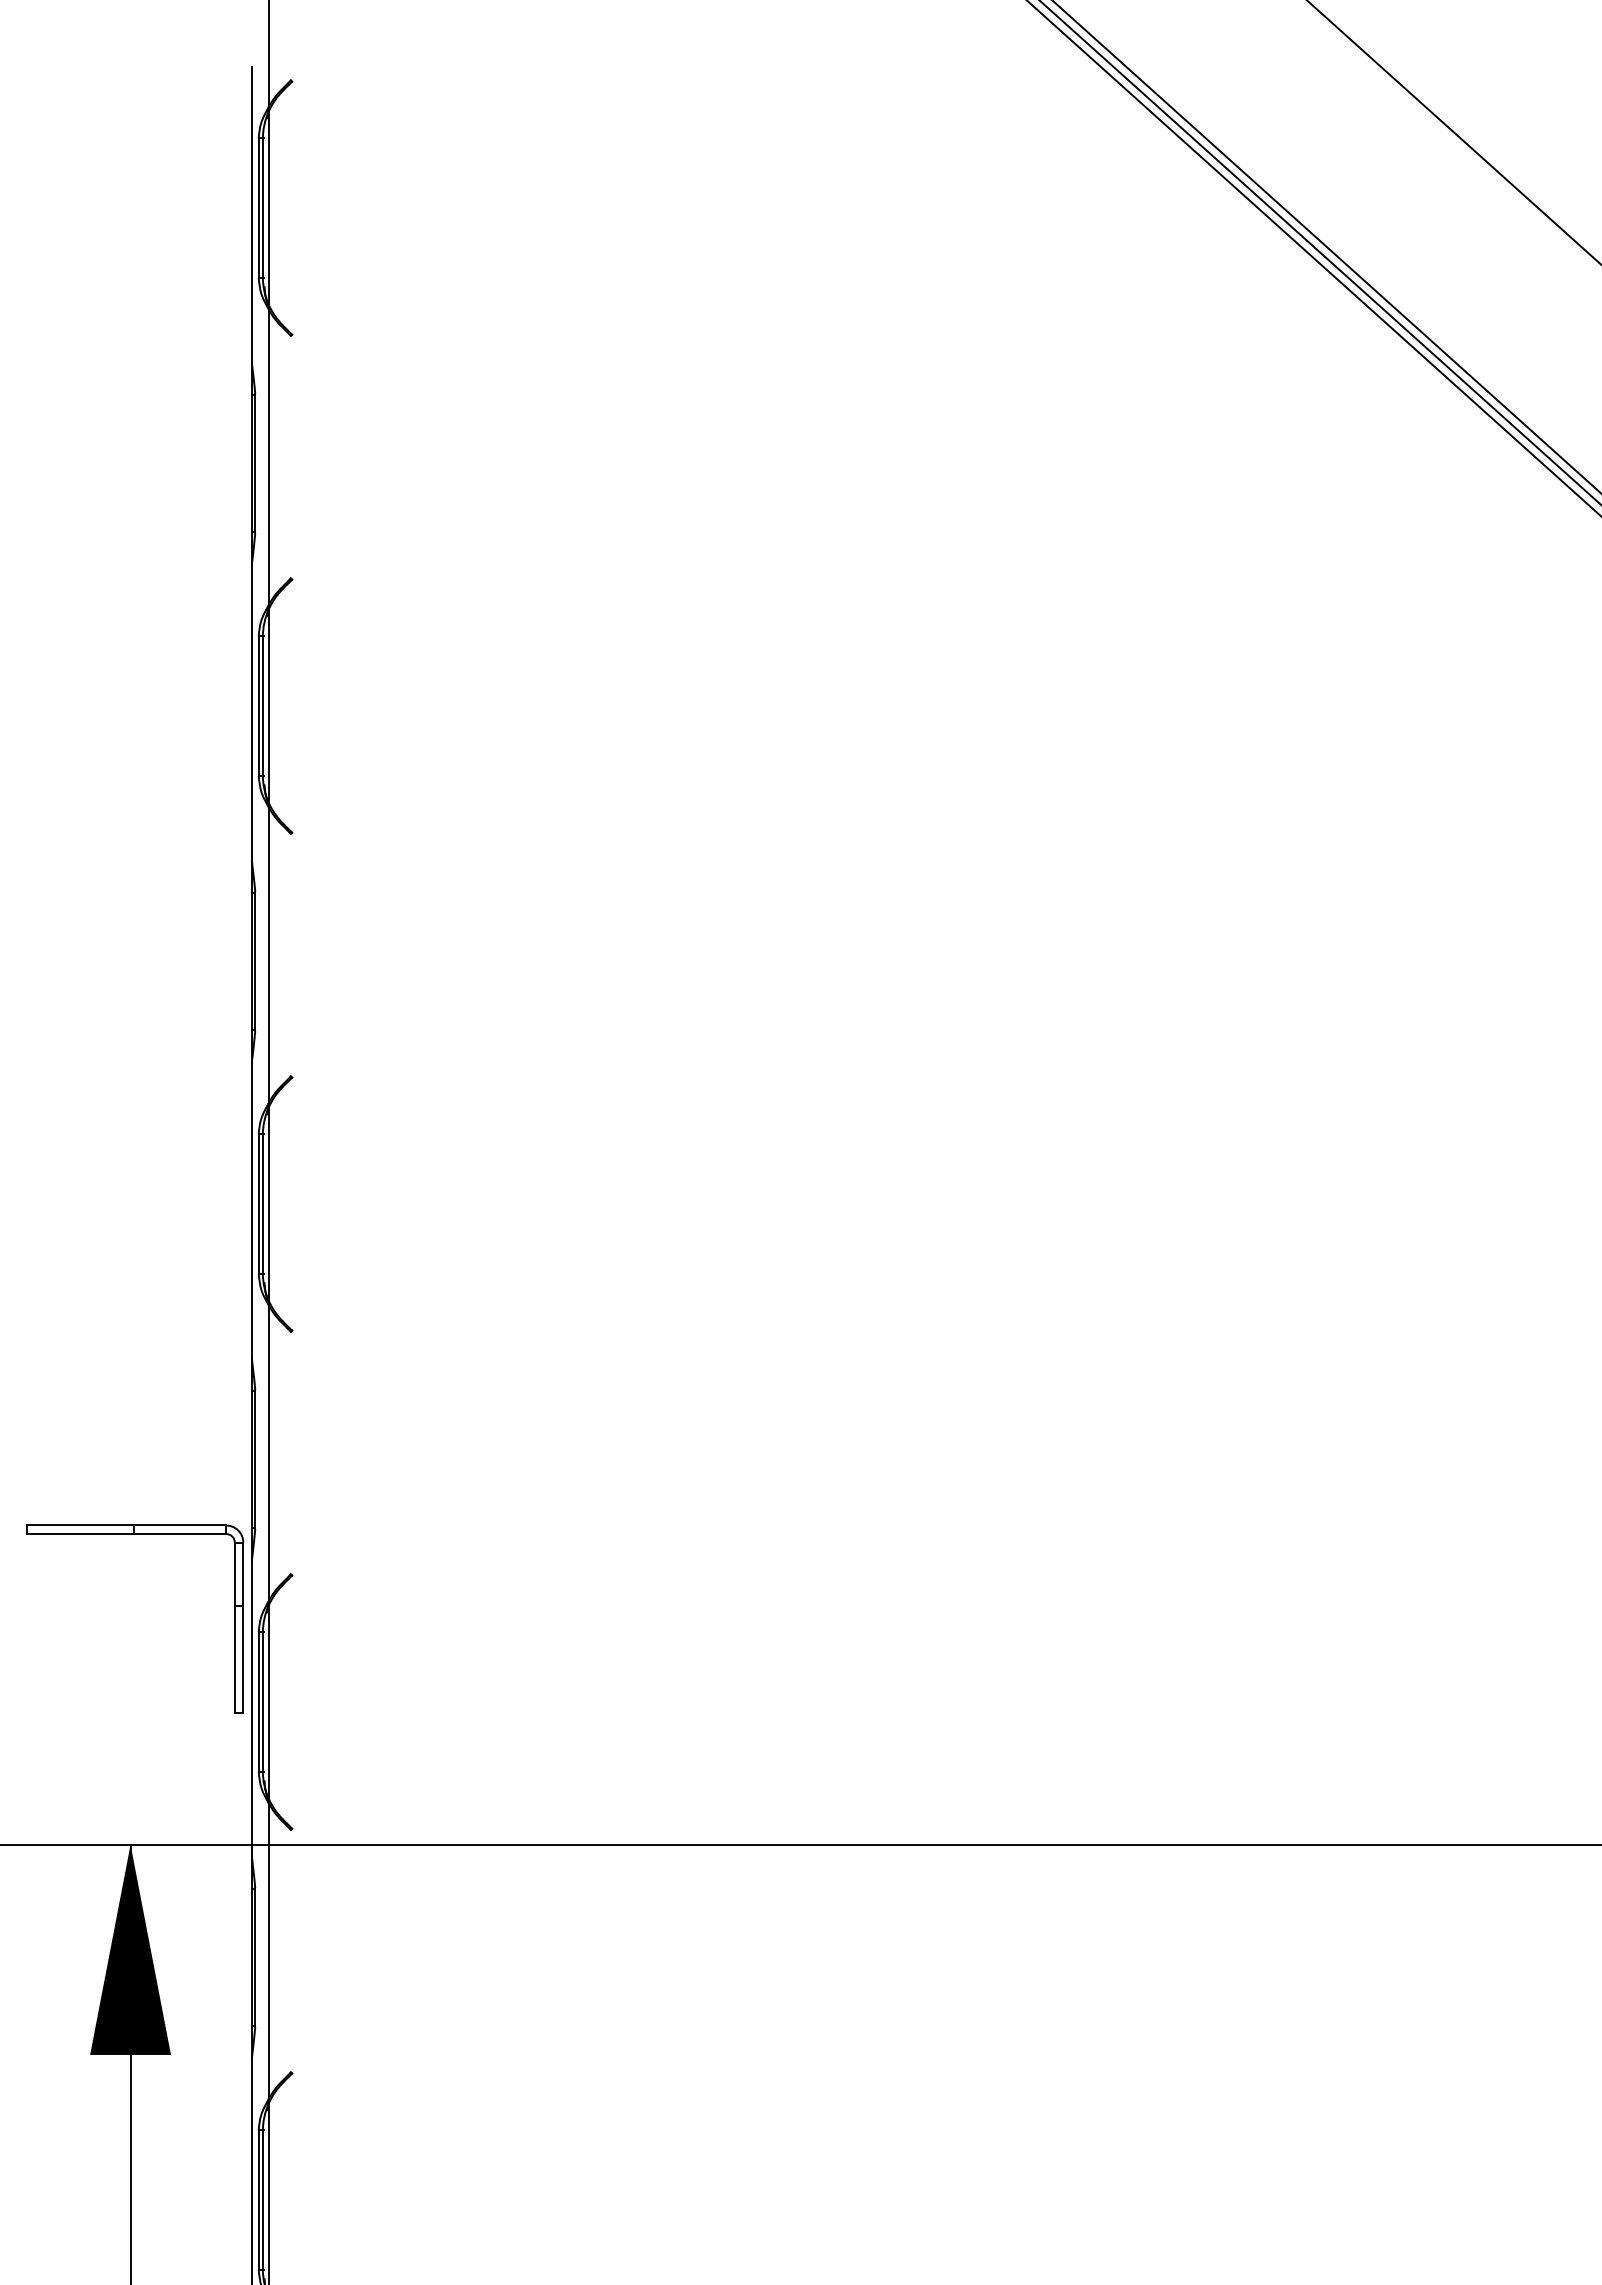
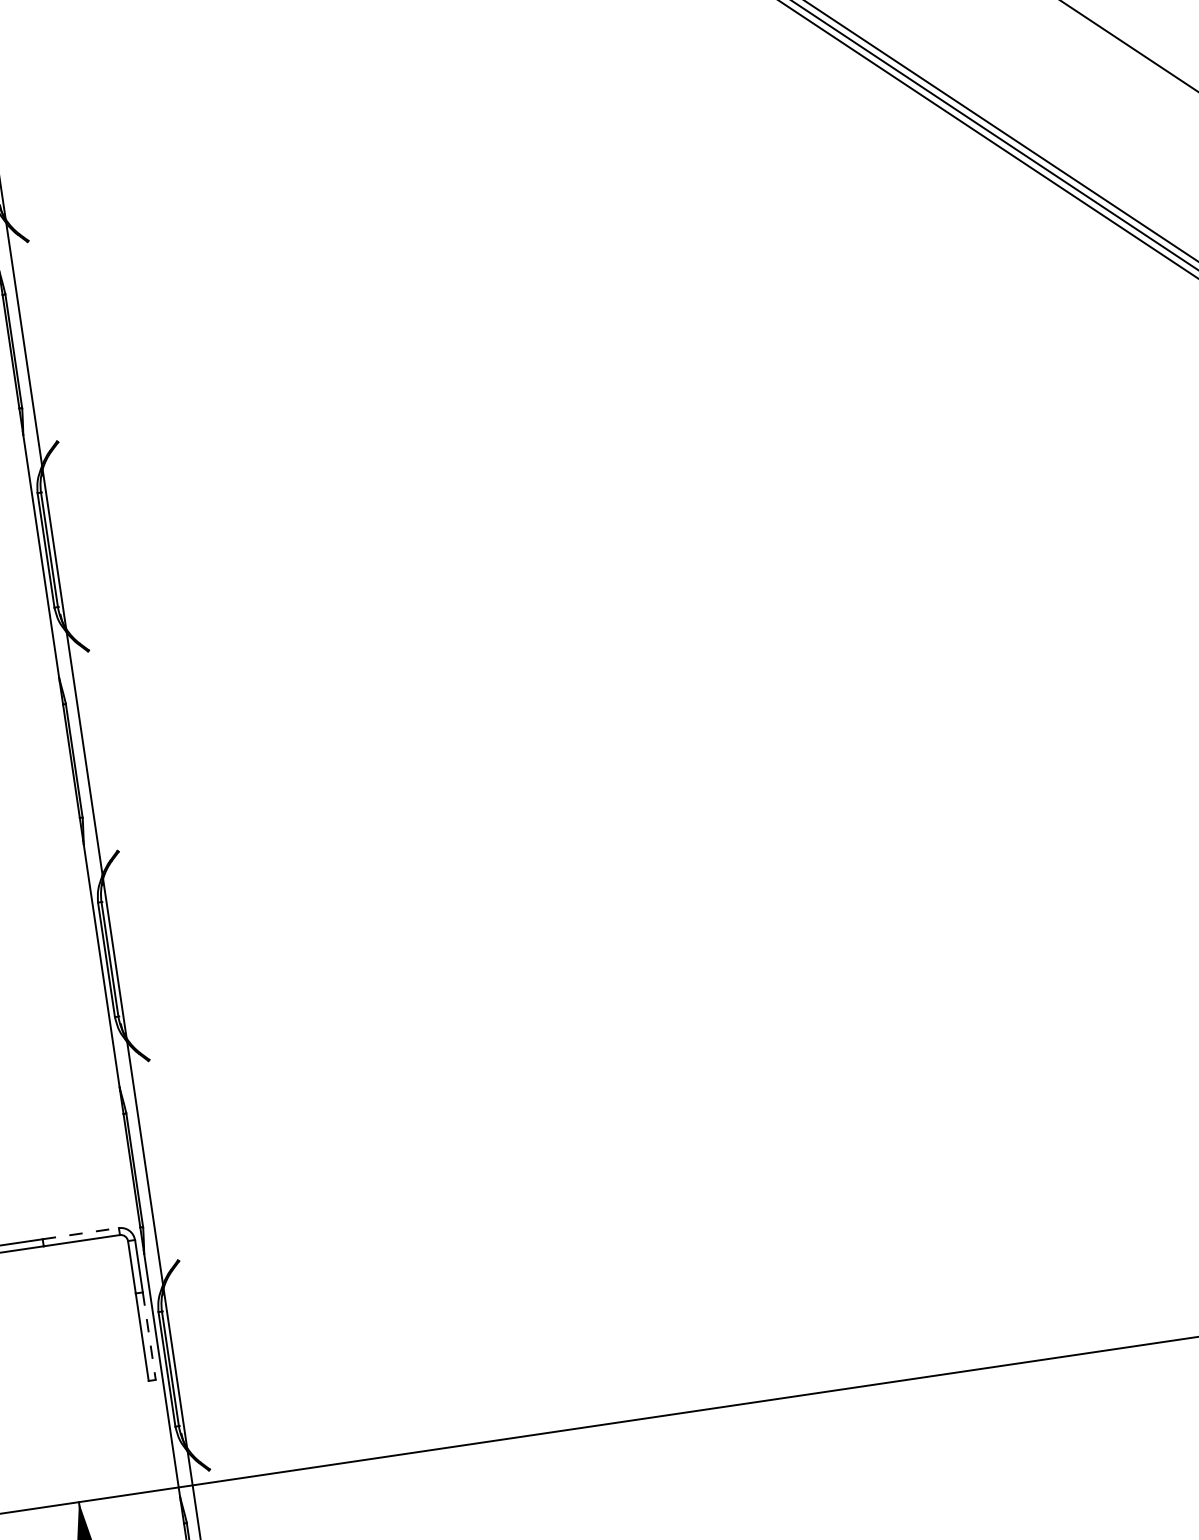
line: (180, 1525) -> (81, 1233), solid -> dashed
line: (243, 1659) -> (149, 1336), solid -> dashed

